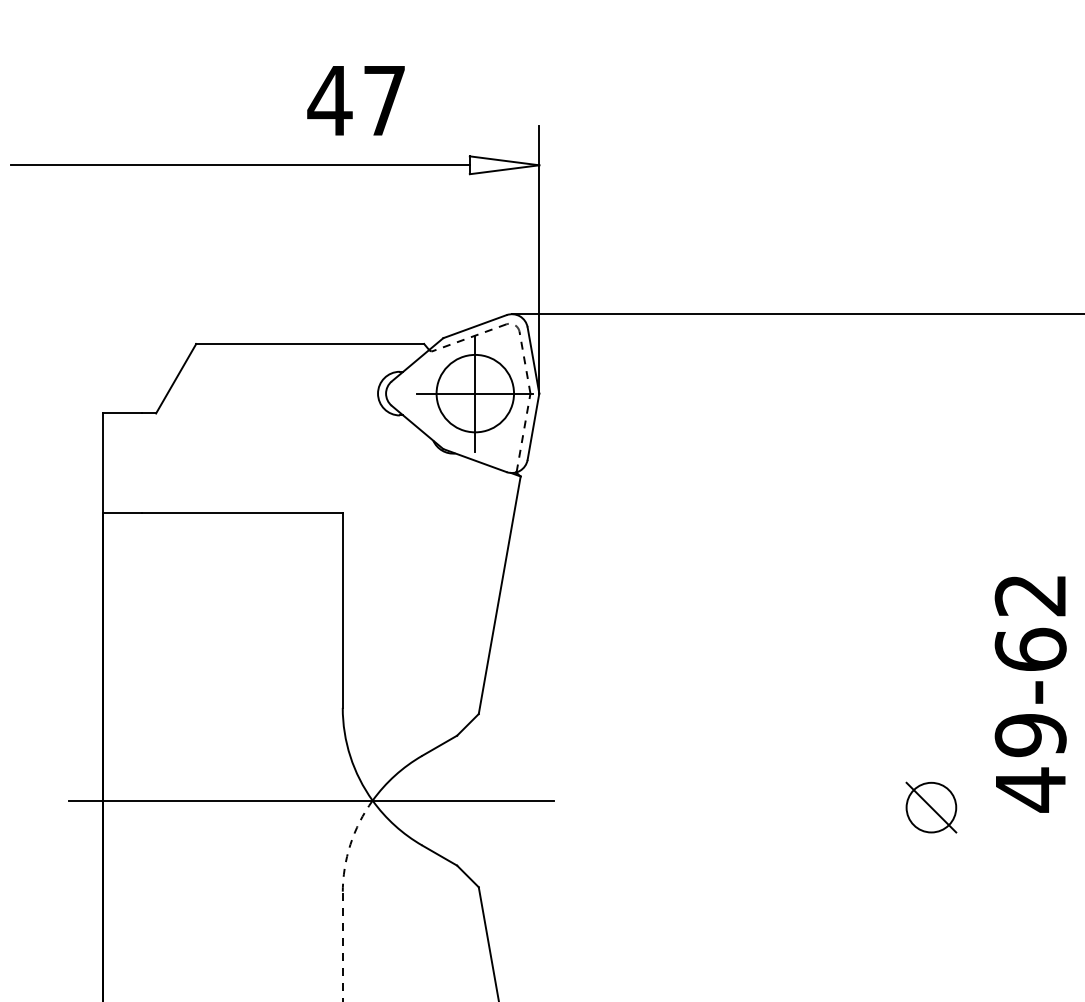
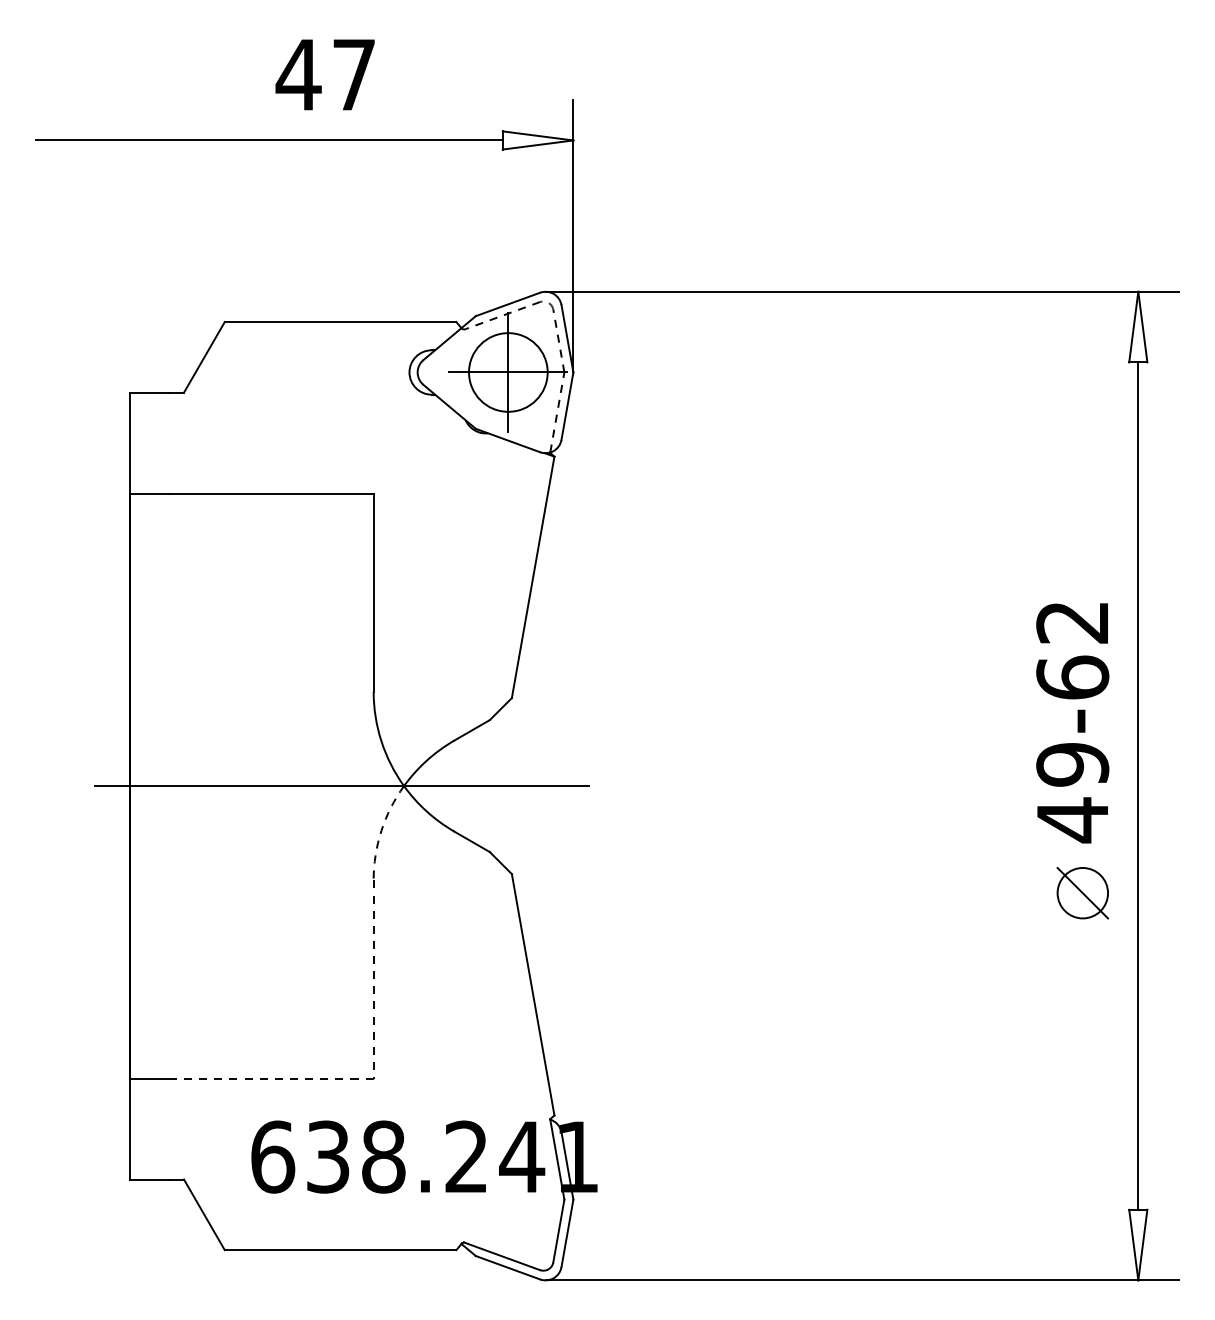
text: (355, 100) -> (324, 74), moved
text: (1030, 694) -> (1072, 723), moved
part: (931, 806) -> (1082, 892), moved

